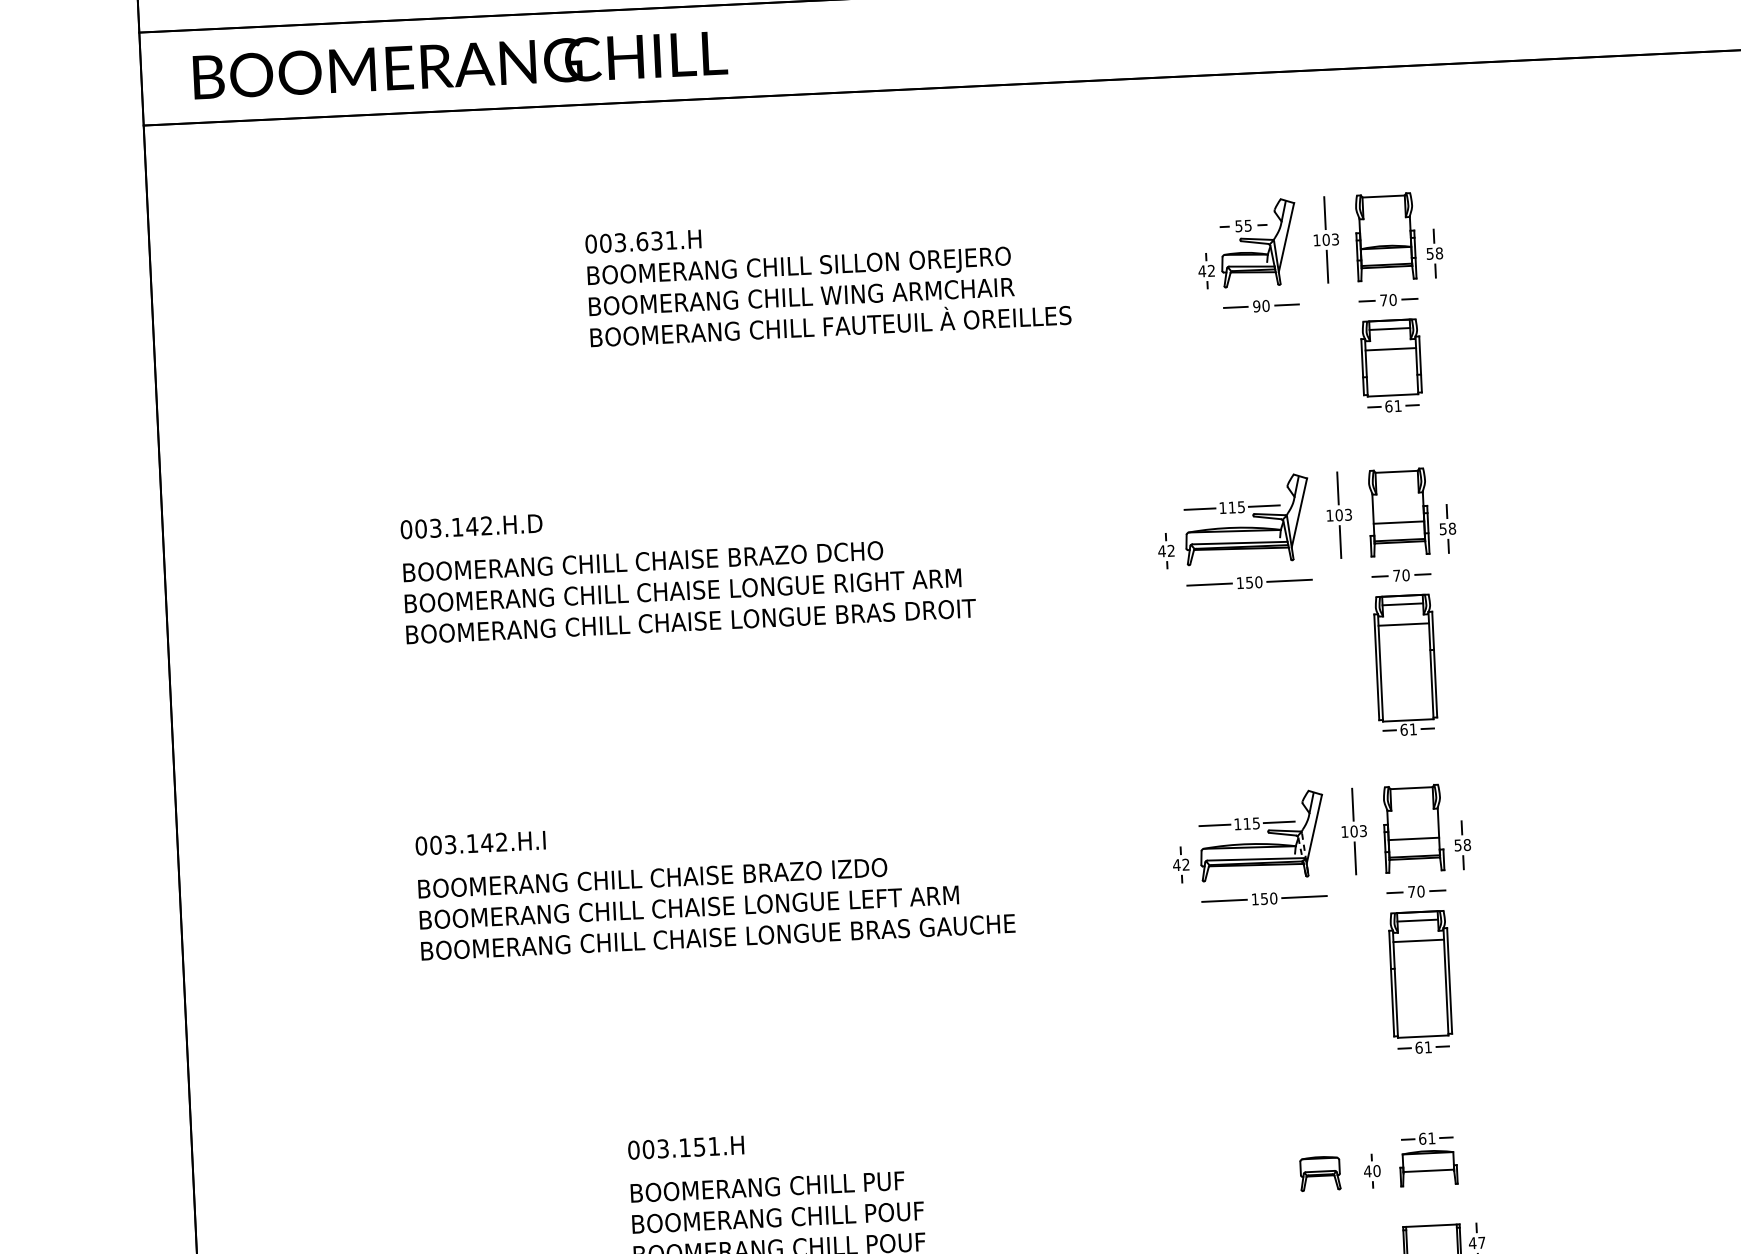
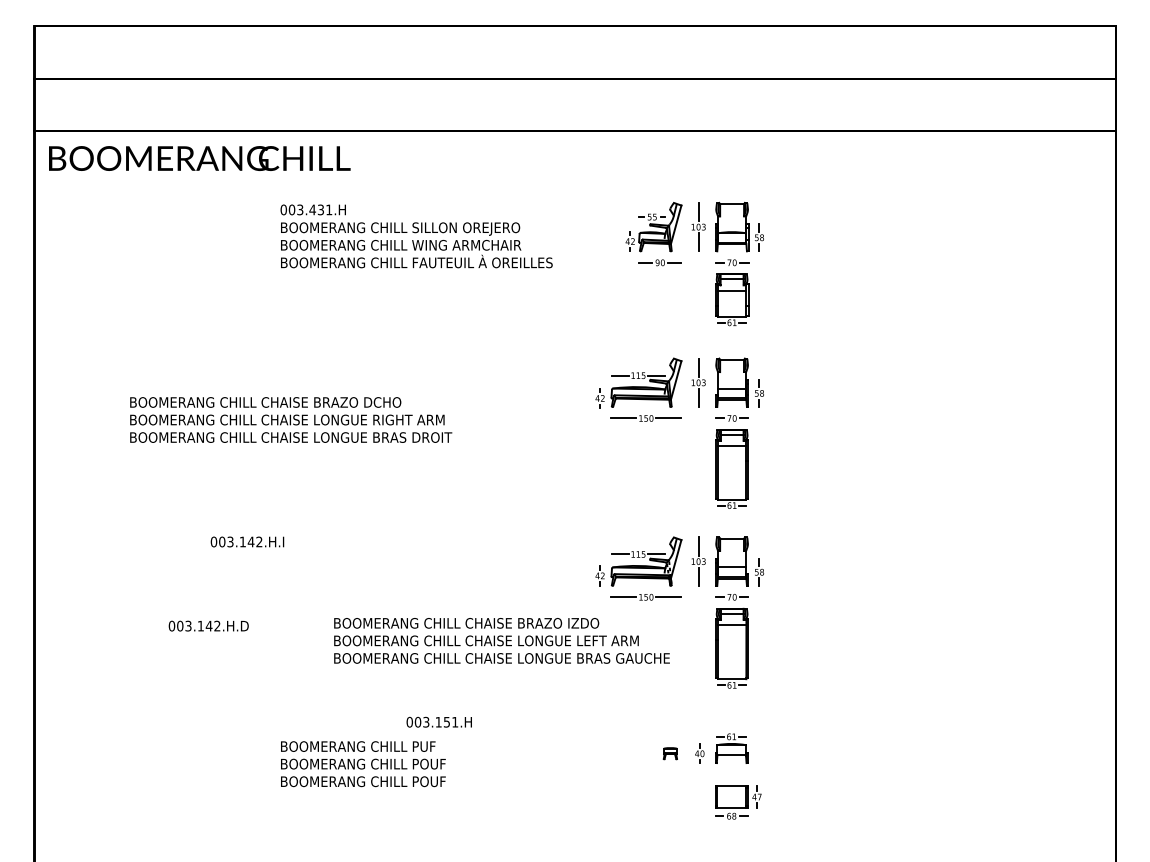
text: (459, 65) -> (199, 158), moved
text: (641, 240) -> (312, 209), 003.631.H -> 003.431.H
text: (470, 525) -> (208, 625), moved
text: (690, 589) -> (291, 419), moved
text: (480, 842) -> (247, 541), moved
text: (715, 905) -> (501, 640), moved
text: (684, 1146) -> (438, 721), moved
part: (1320, 1173) -> (670, 753), size x0.6

